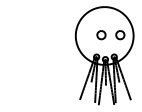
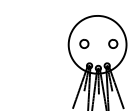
part: (101, 35) -> (84, 44), moved

